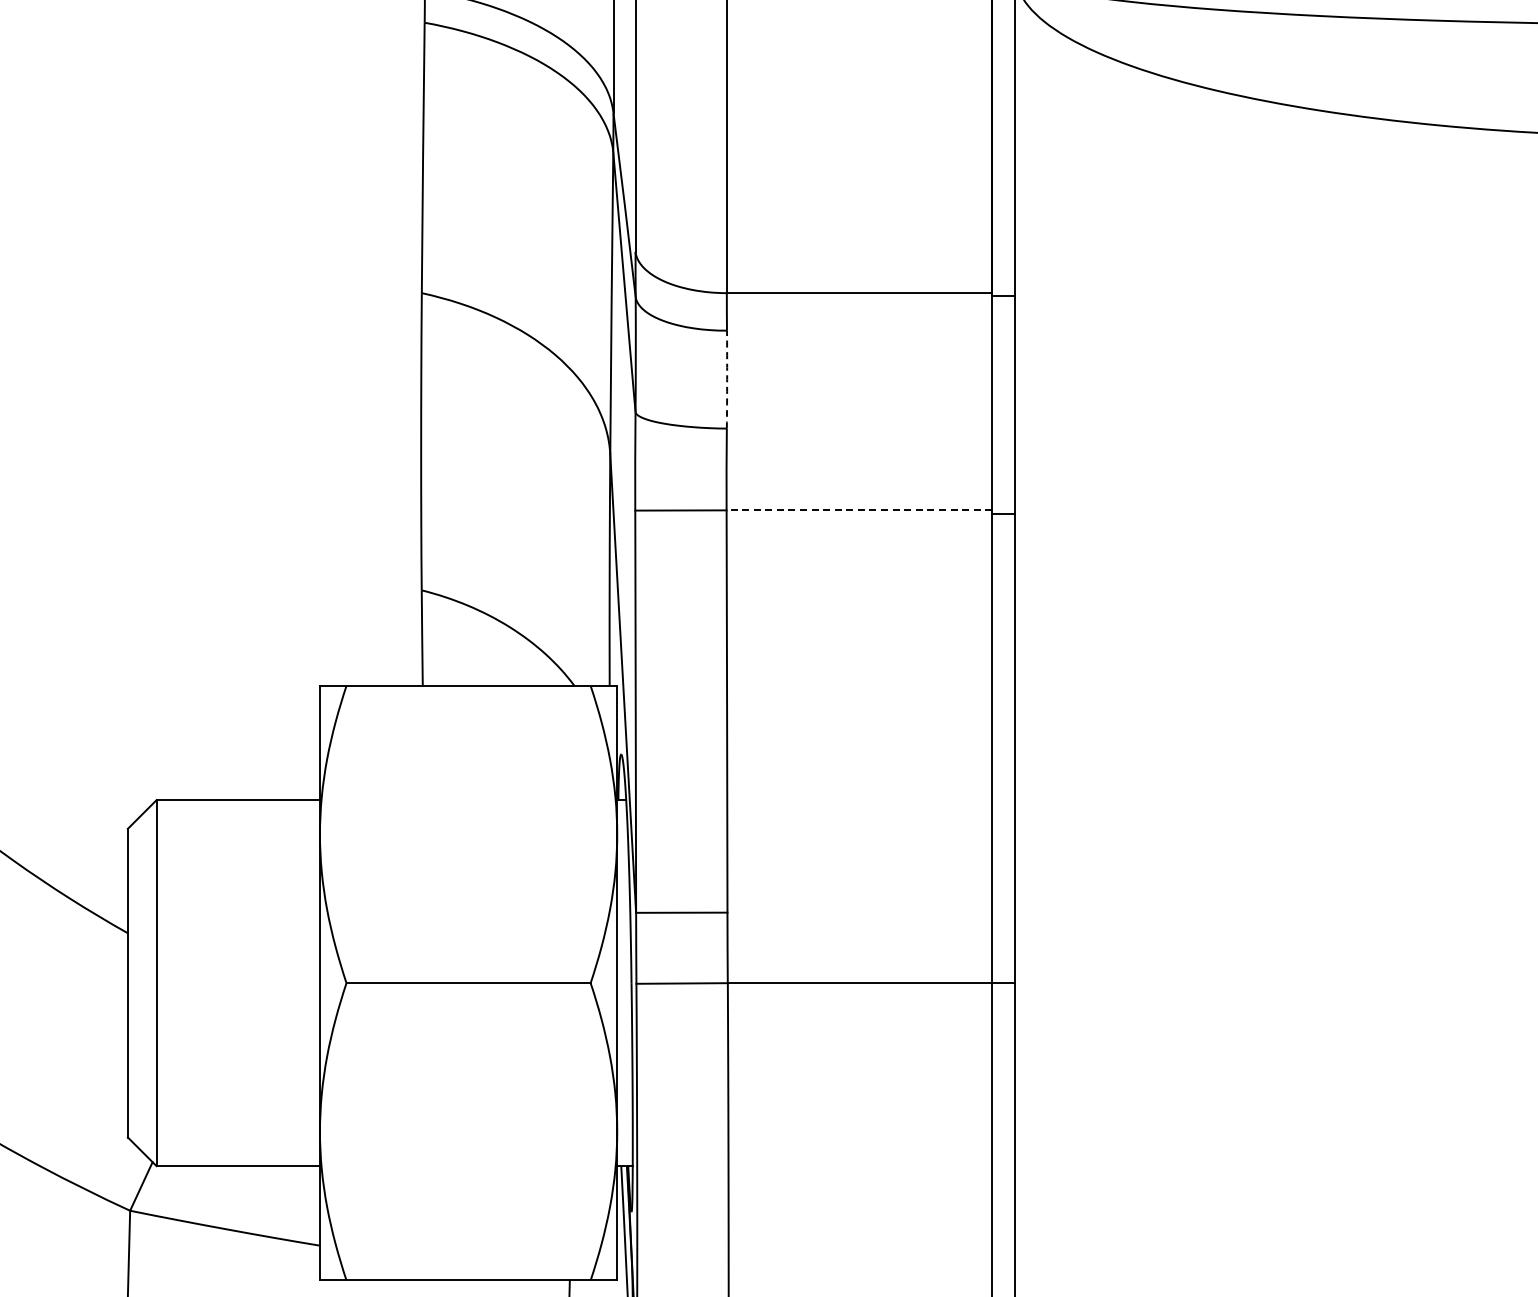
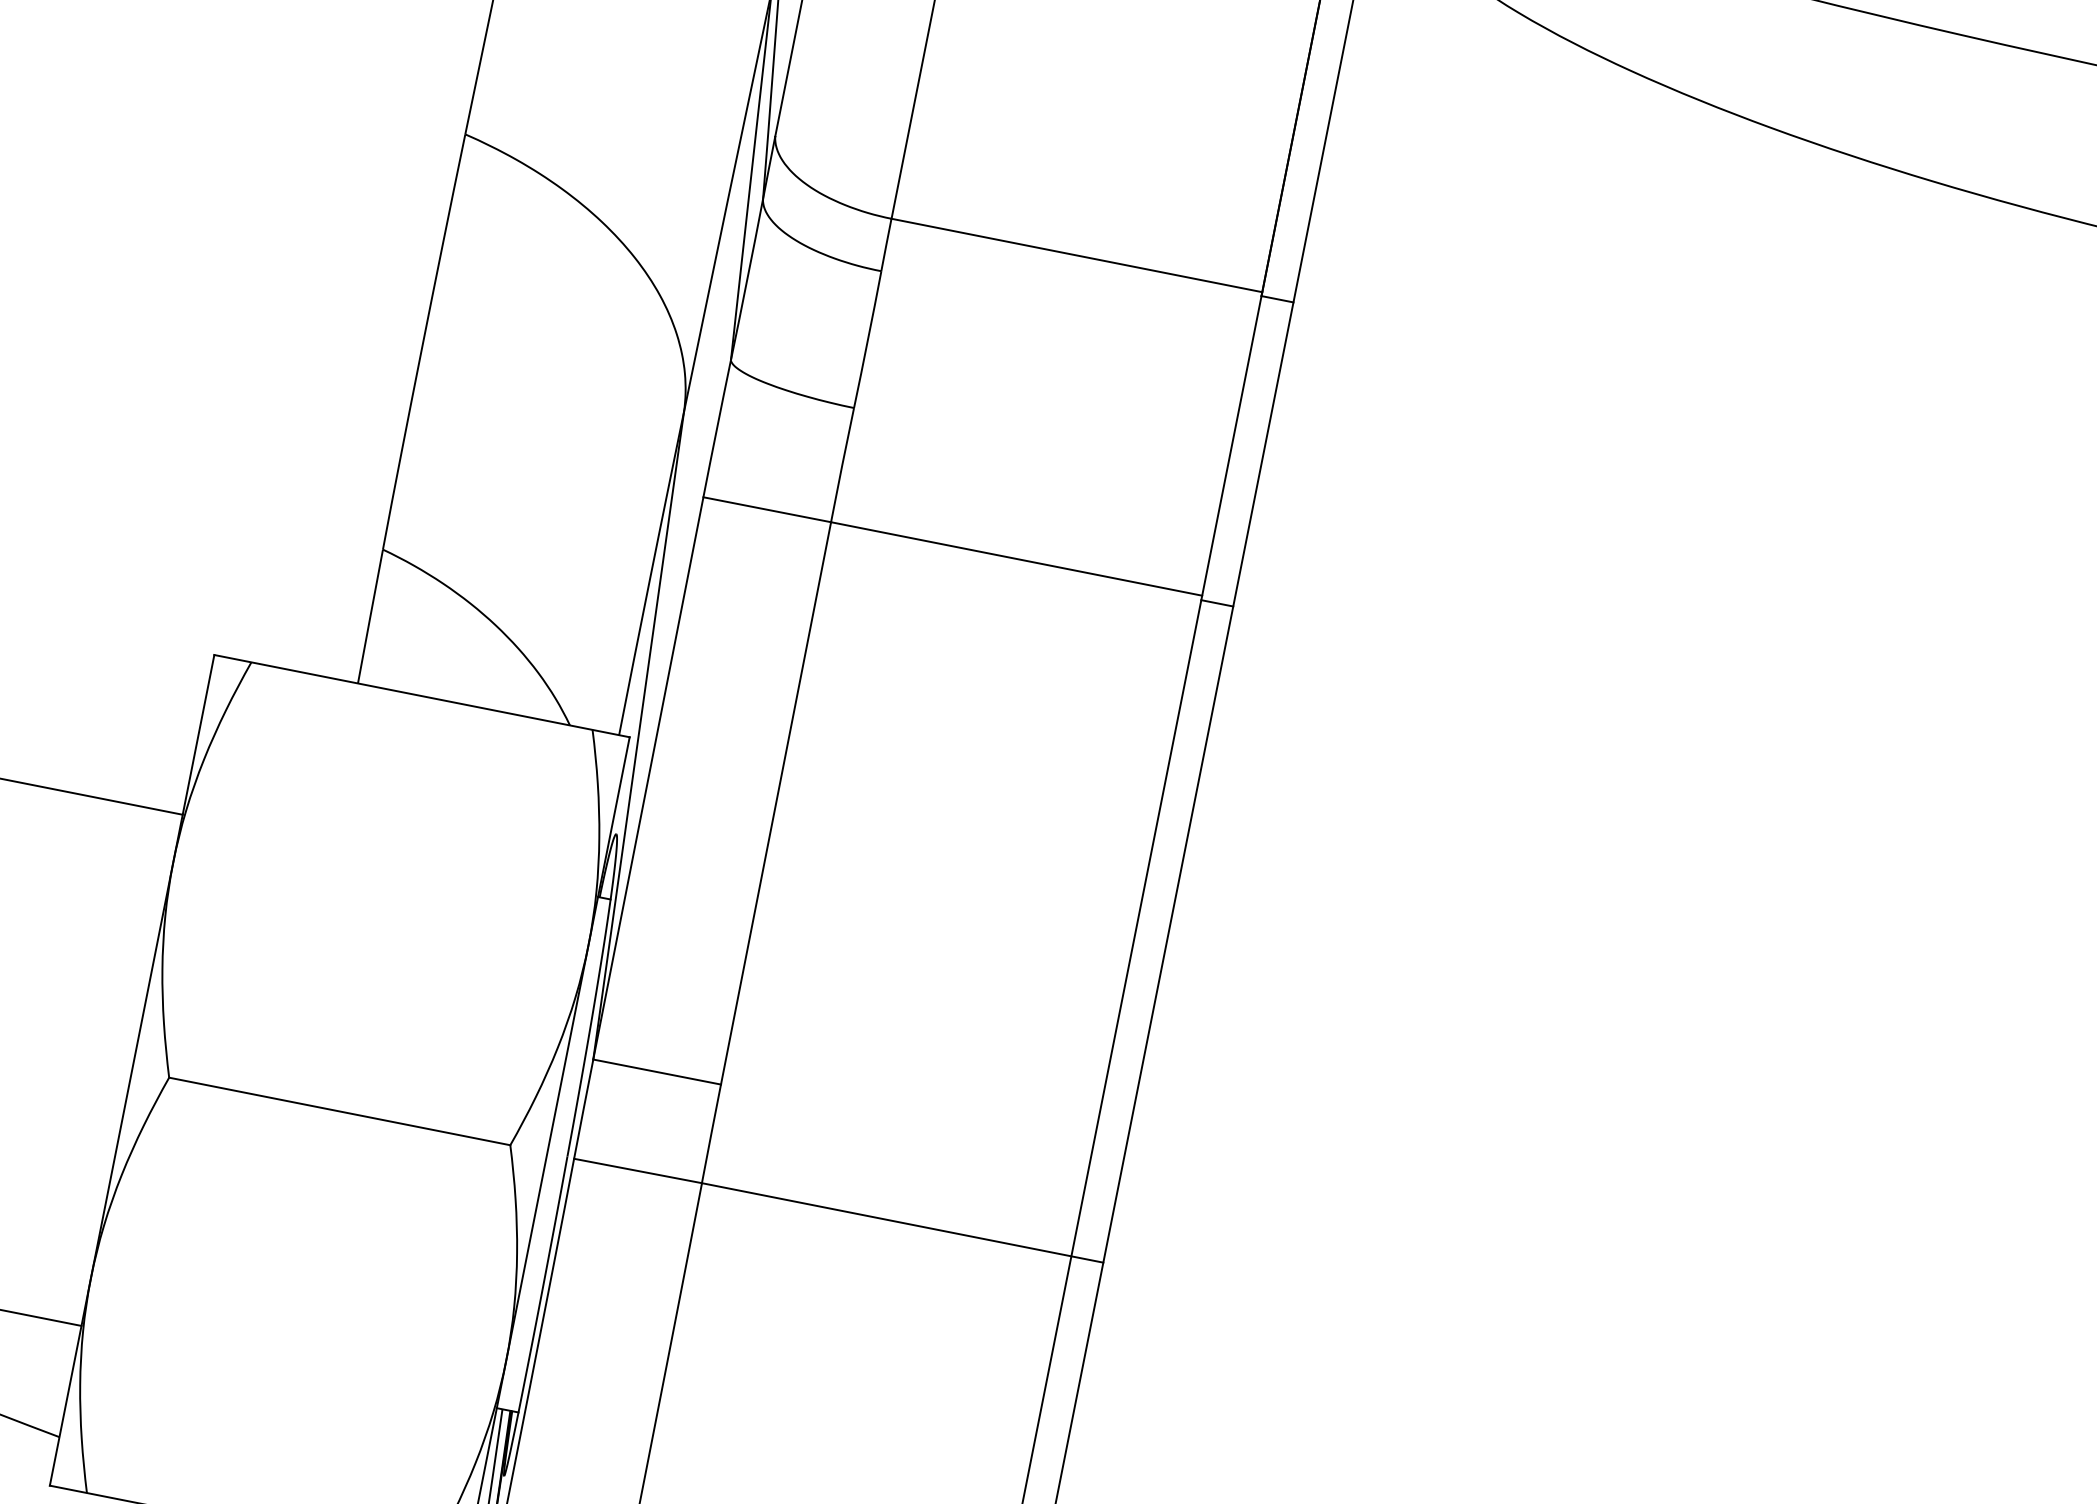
arc: (727, 379) -> (868, 339), dashed -> solid
line: (859, 510) -> (1016, 559), dashed -> solid

